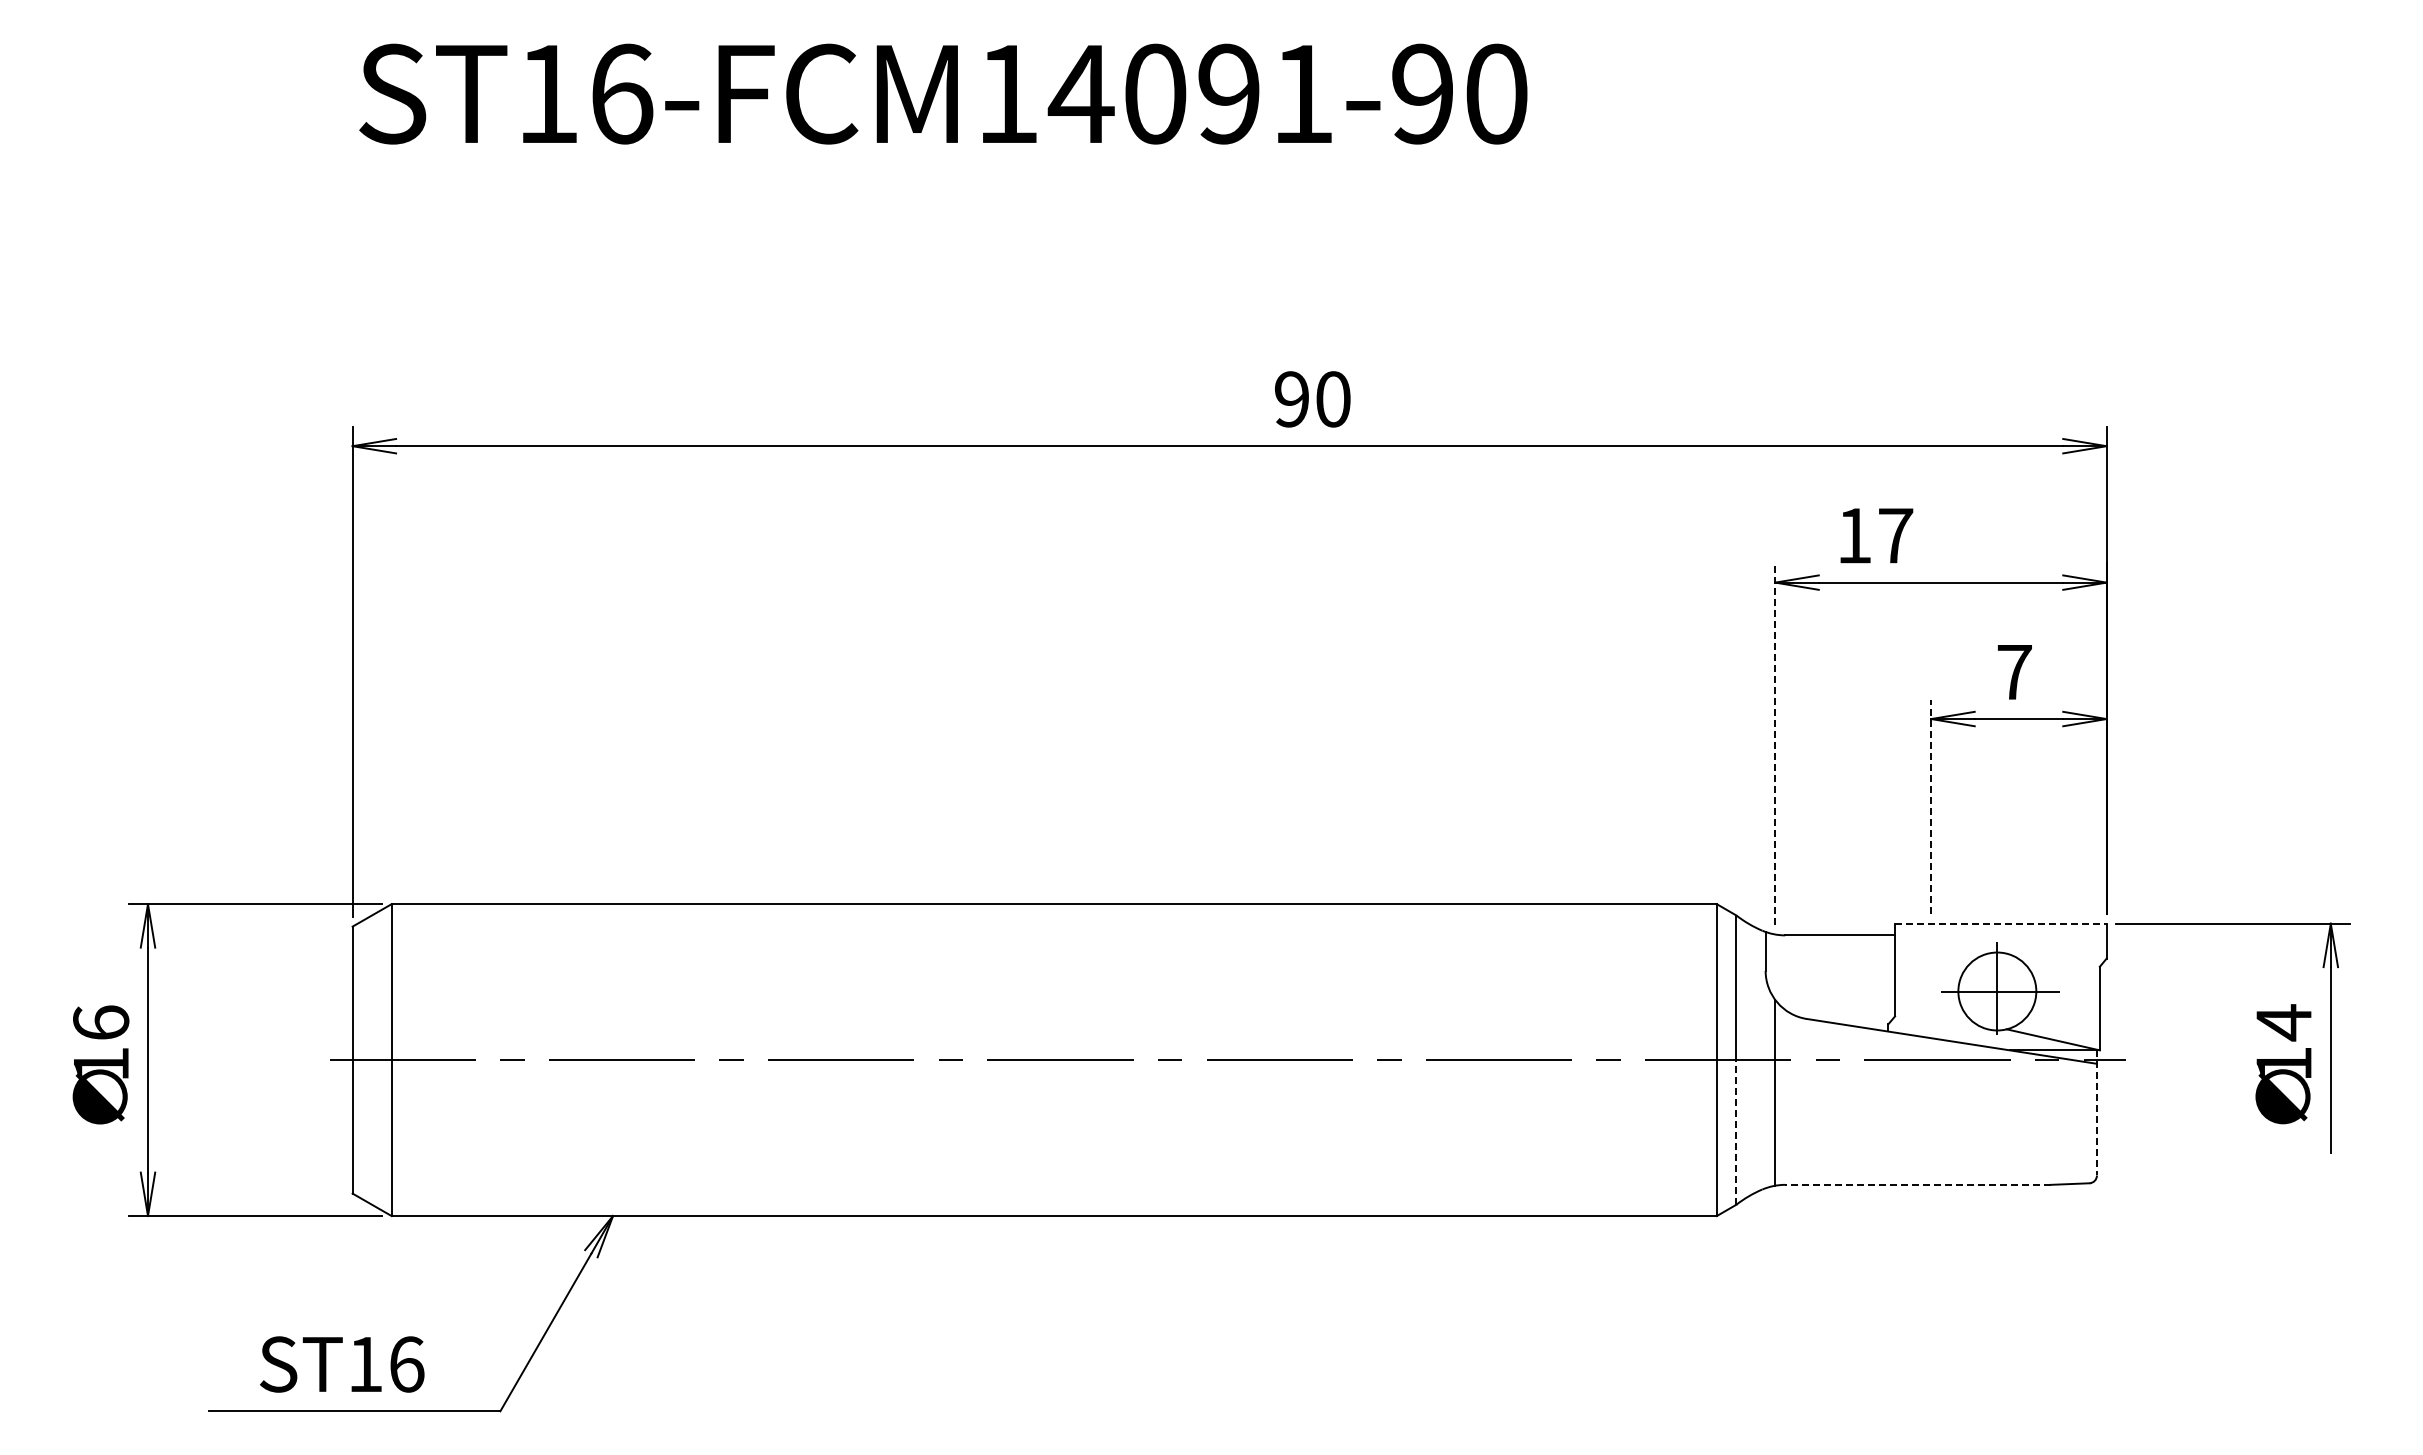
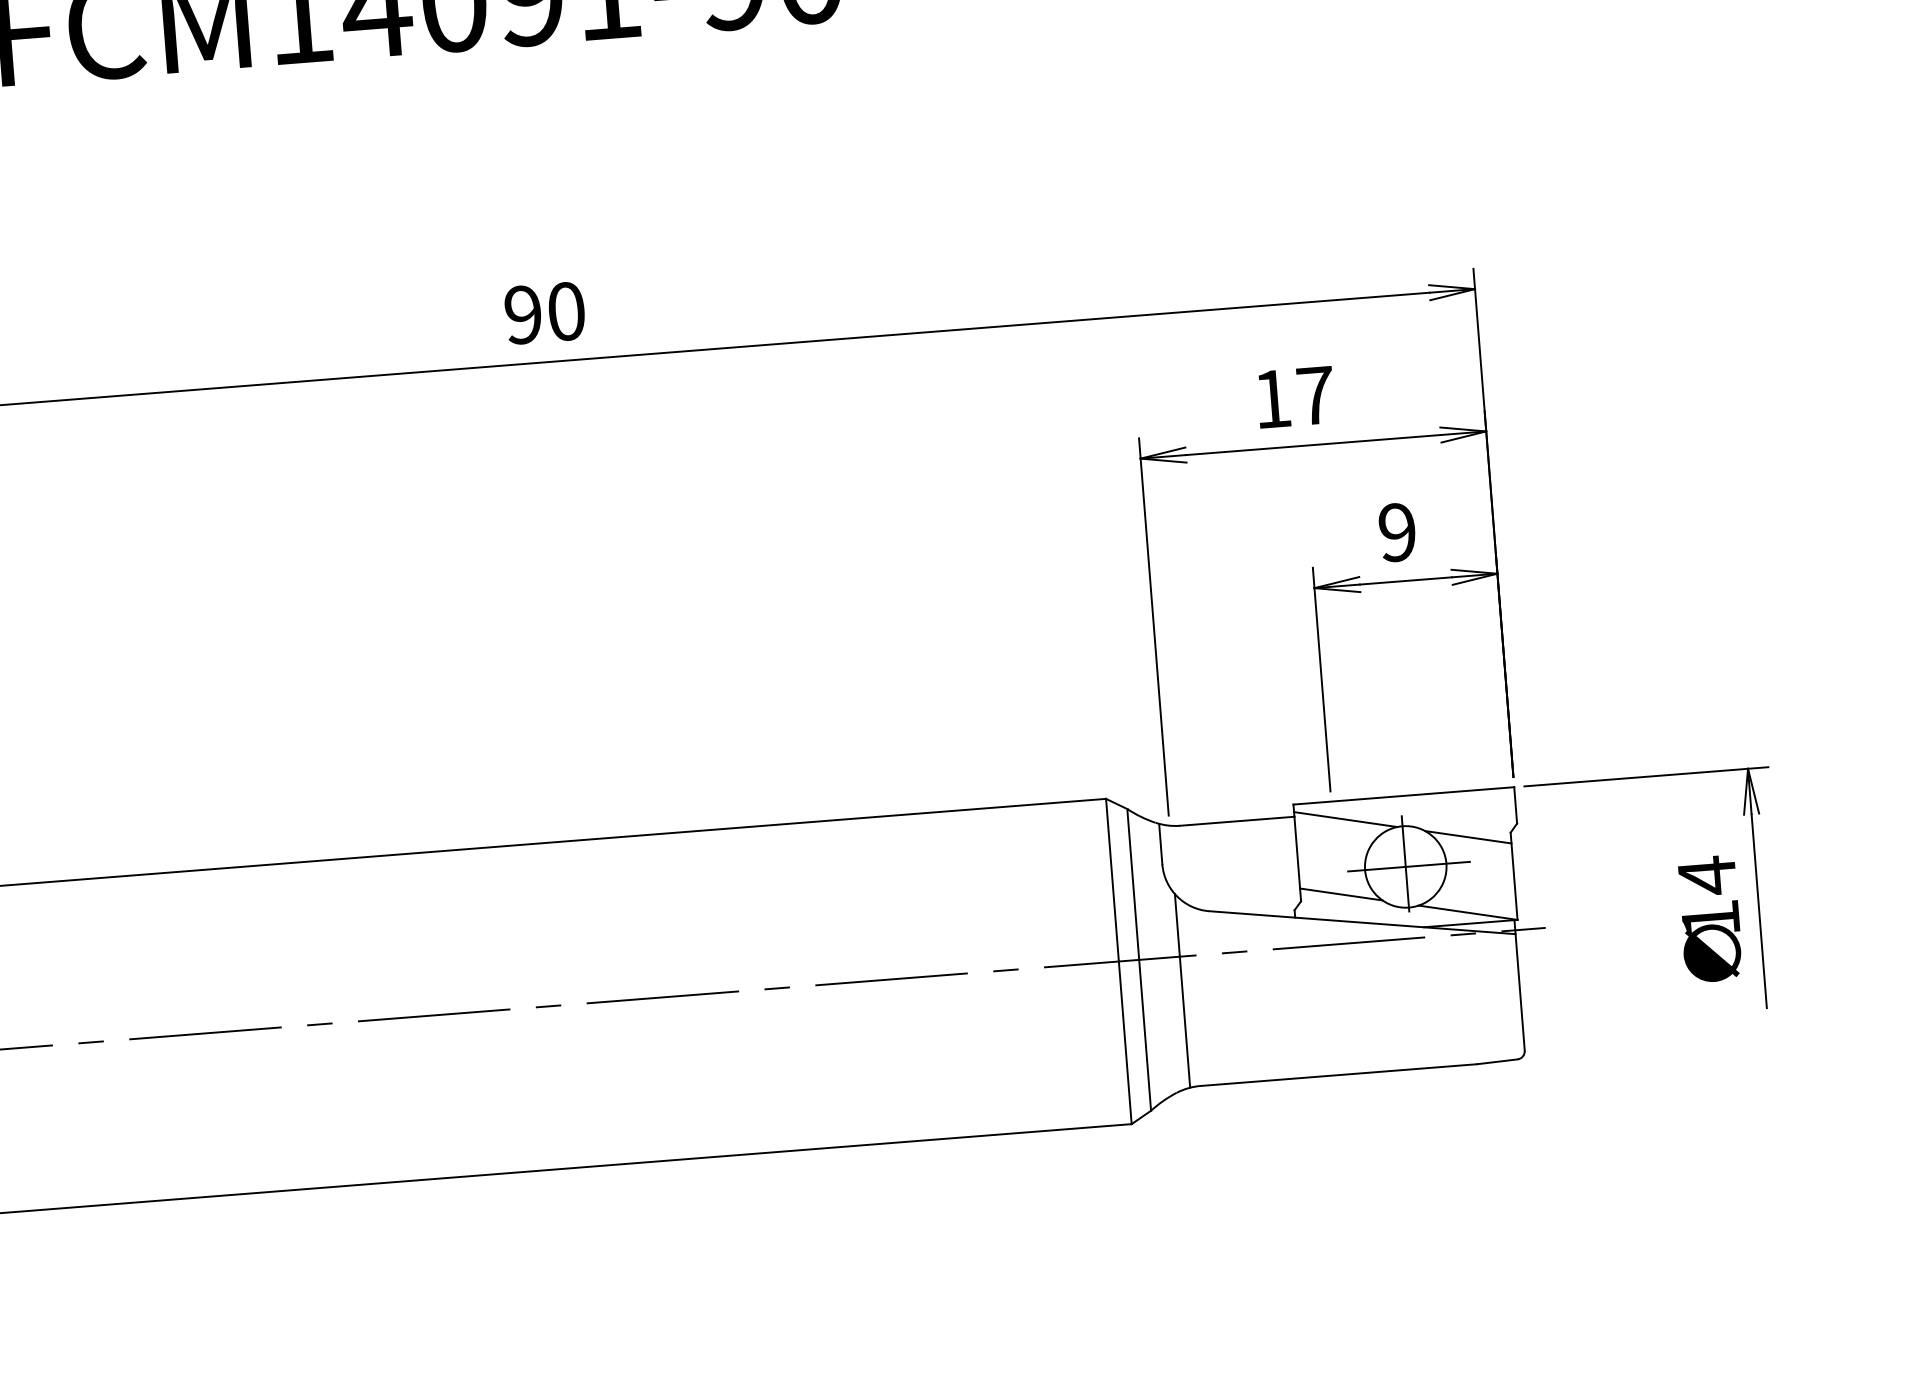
text: (1312, 399) -> (544, 313), moved
text: (1876, 535) -> (1295, 397), moved
text: (2014, 672) -> (1397, 532), 7 -> 9
line: (1775, 744) -> (1154, 627), dashed -> solid
line: (1931, 806) -> (1321, 679), dashed -> solid
line: (2000, 923) -> (1403, 795), dashed -> solid
line: (1943, 941) -> (1345, 819), added
line: (2058, 967) -> (1467, 836), added
line: (1933, 1012) -> (1340, 894), added
line: (2096, 1112) -> (1519, 984), dashed -> solid
line: (1736, 1131) -> (1145, 1034), dashed -> solid
line: (1918, 1184) -> (1339, 1074), dashed -> solid

